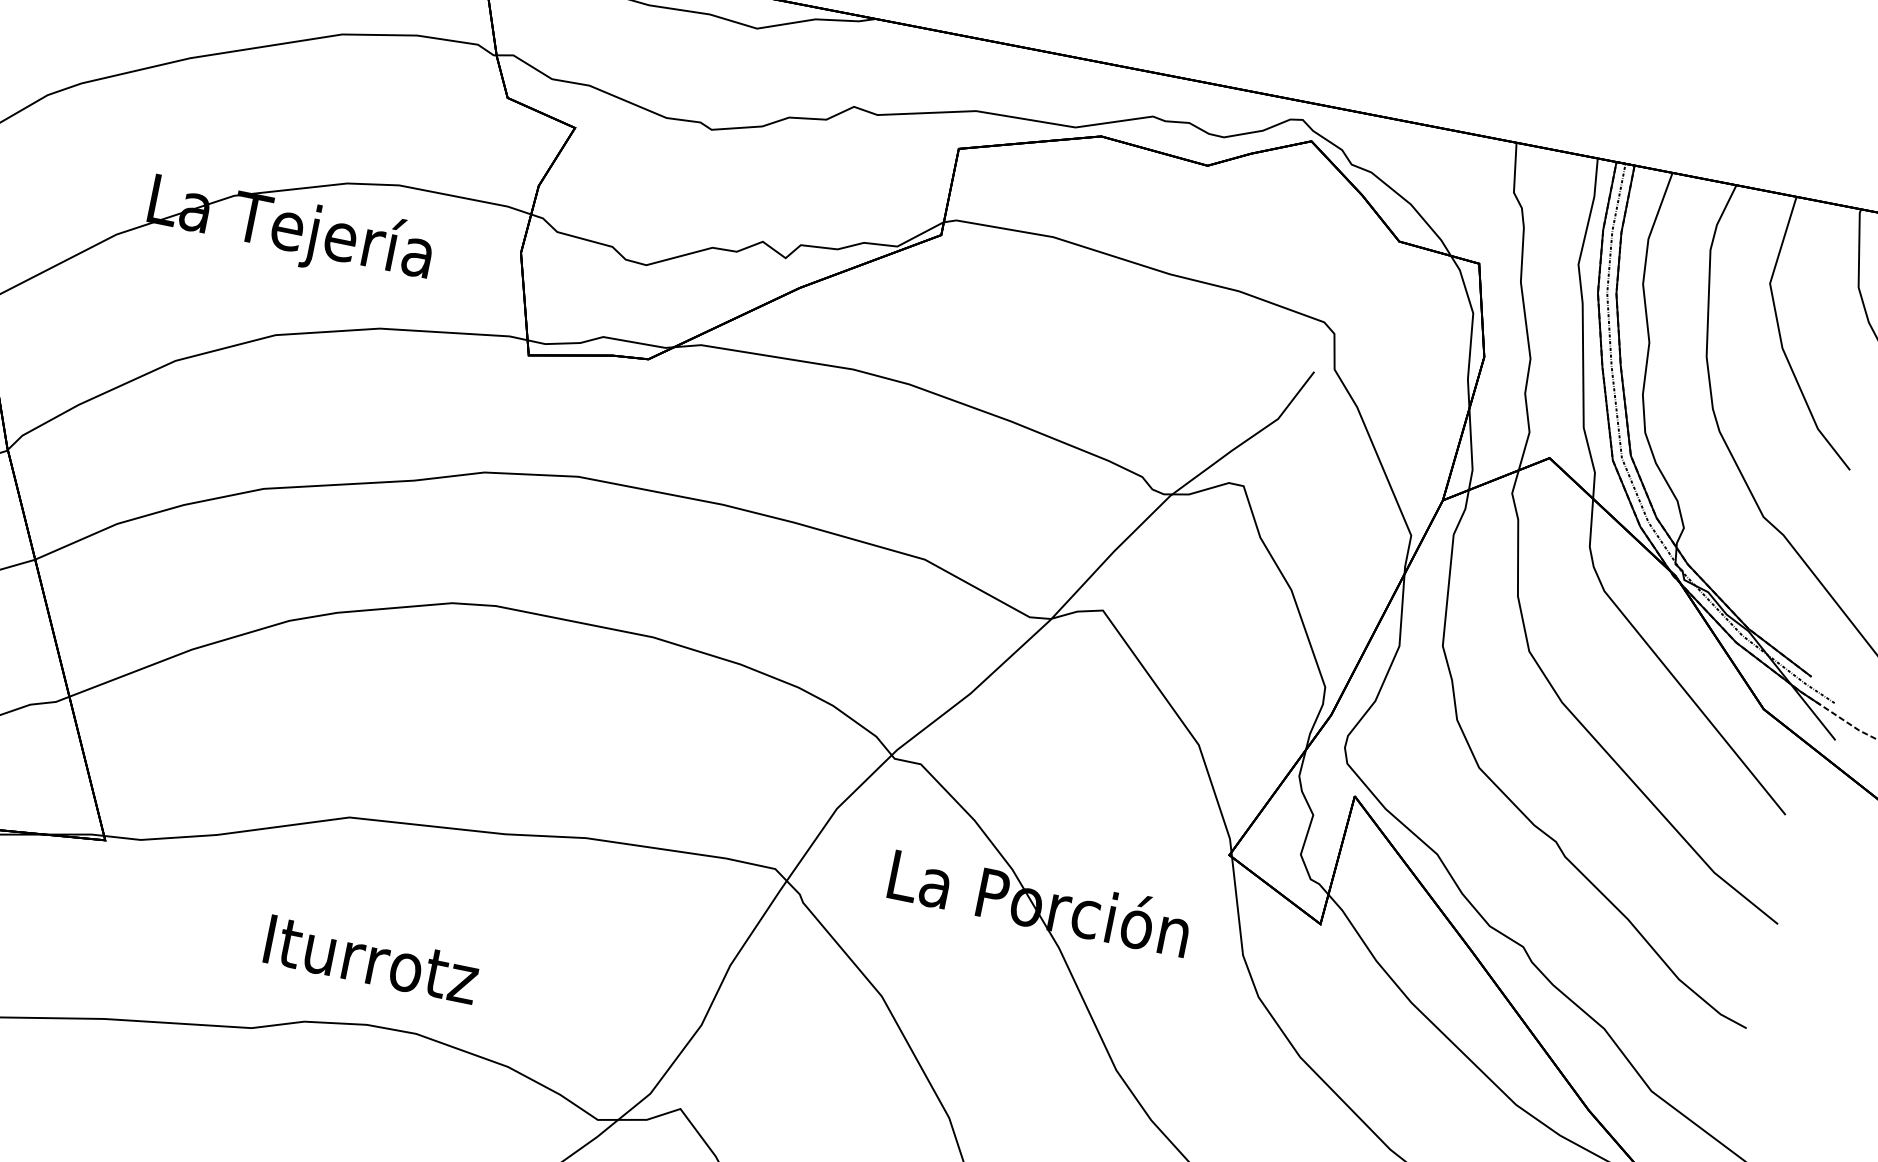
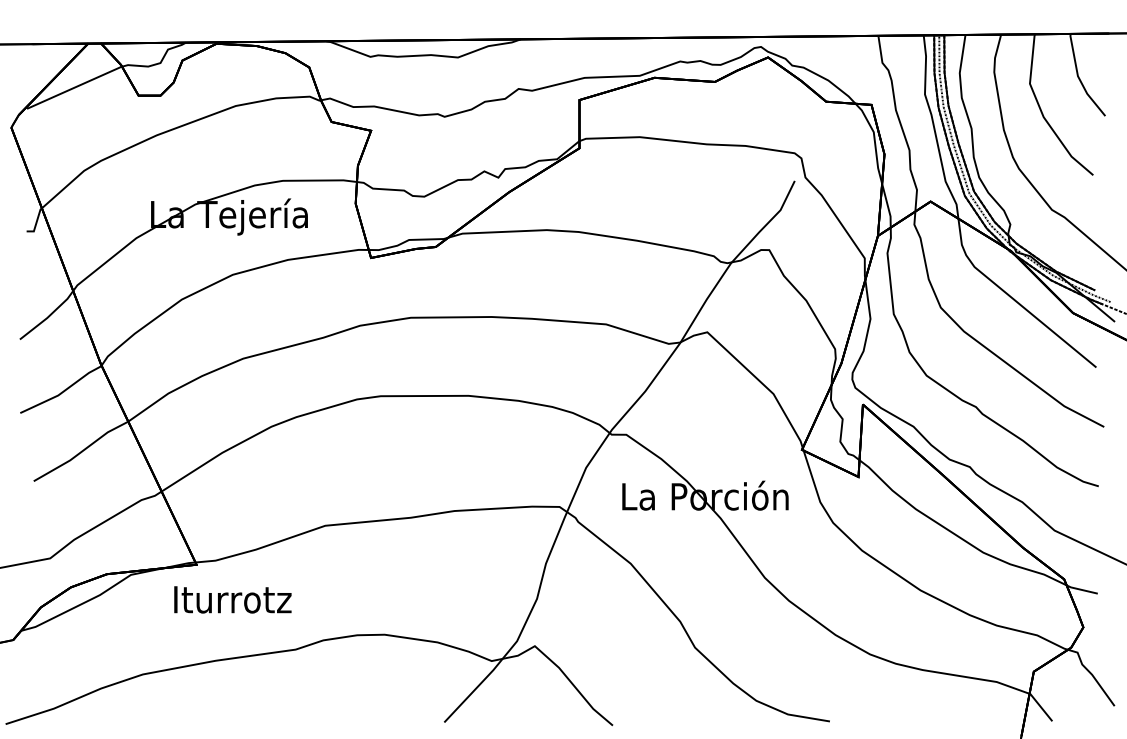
text: (371, 959) -> (232, 599), moved

